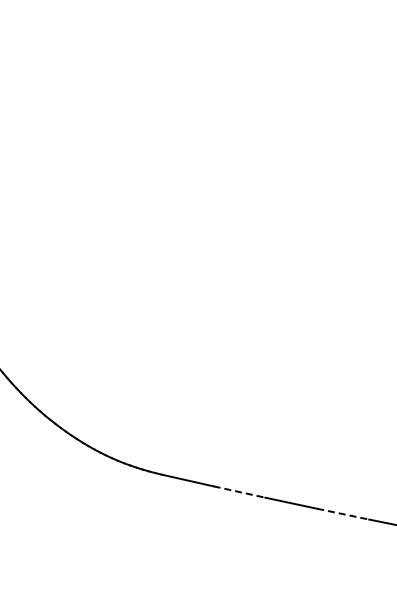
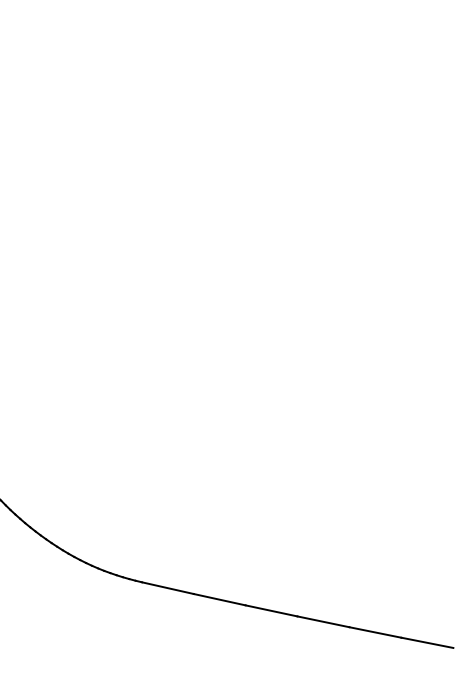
line: (239, 491) -> (219, 599), dashed -> solid
line: (343, 513) -> (323, 621), dashed -> solid

